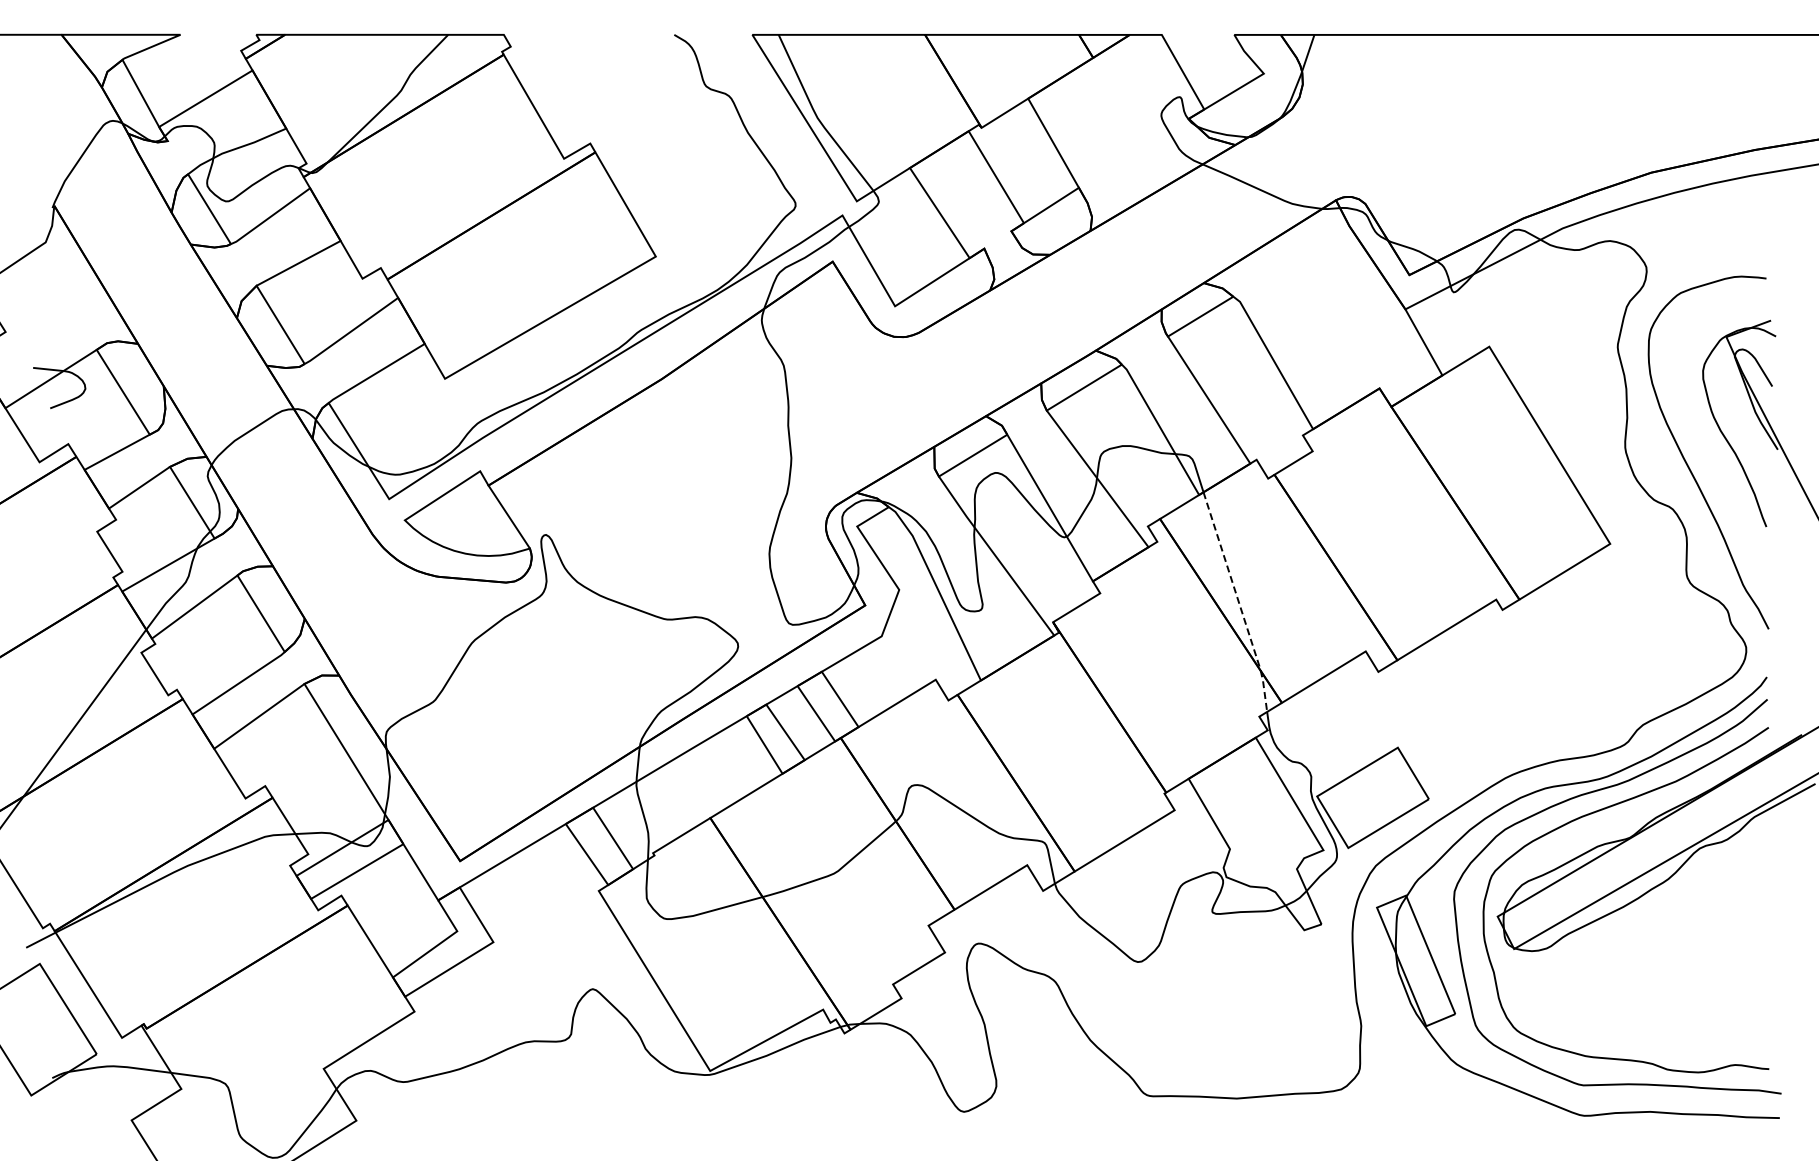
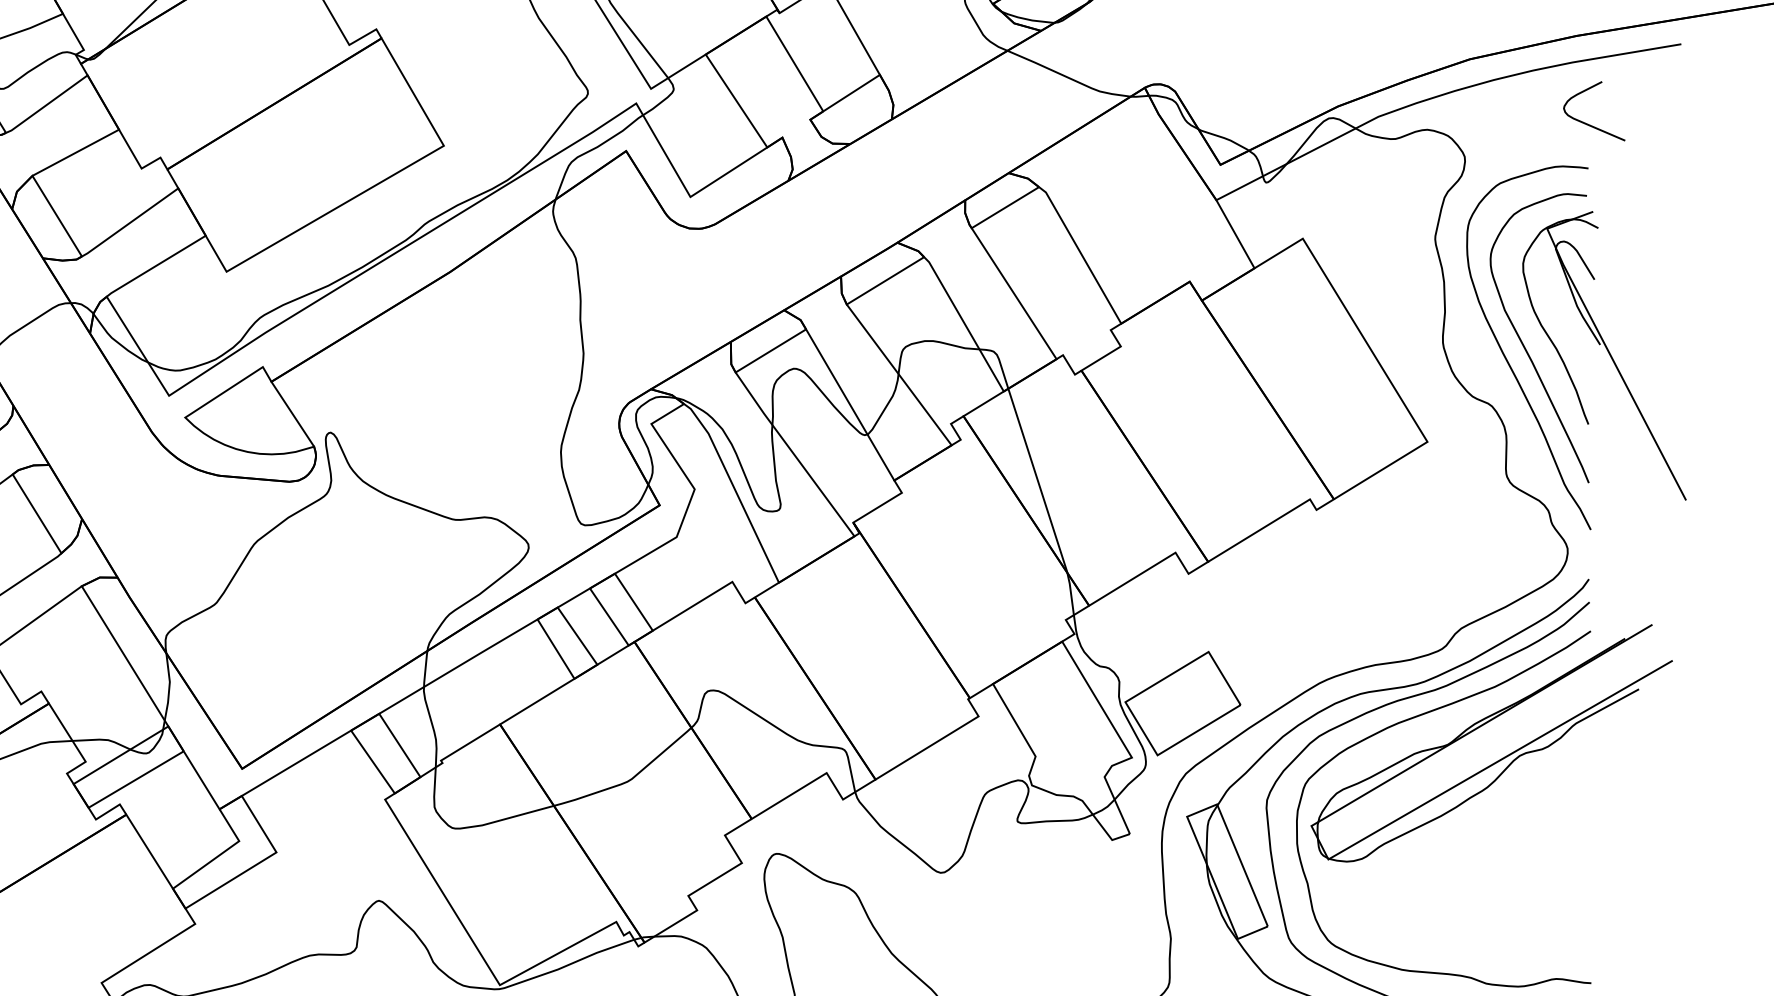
curve: (1767, 235) -> (1589, 124), added
curve: (1704, 450) -> (1524, 345), added
line: (1238, 602) -> (1044, 502), dashed -> solid

